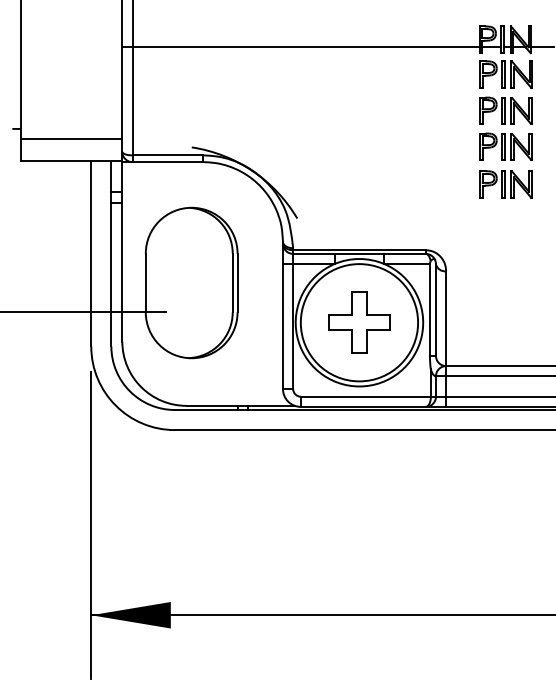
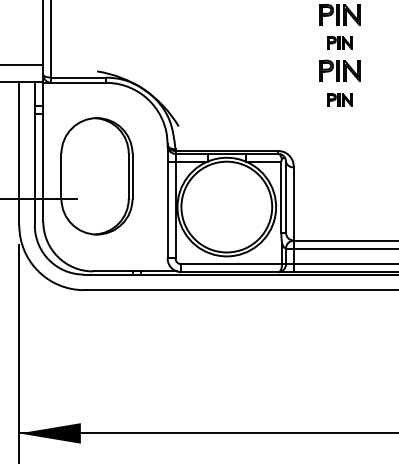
part: (505, 110) -> (339, 42), size x0.6
part: (505, 184) -> (339, 100), size x0.6
part: (359, 322) -> (226, 206), removed

